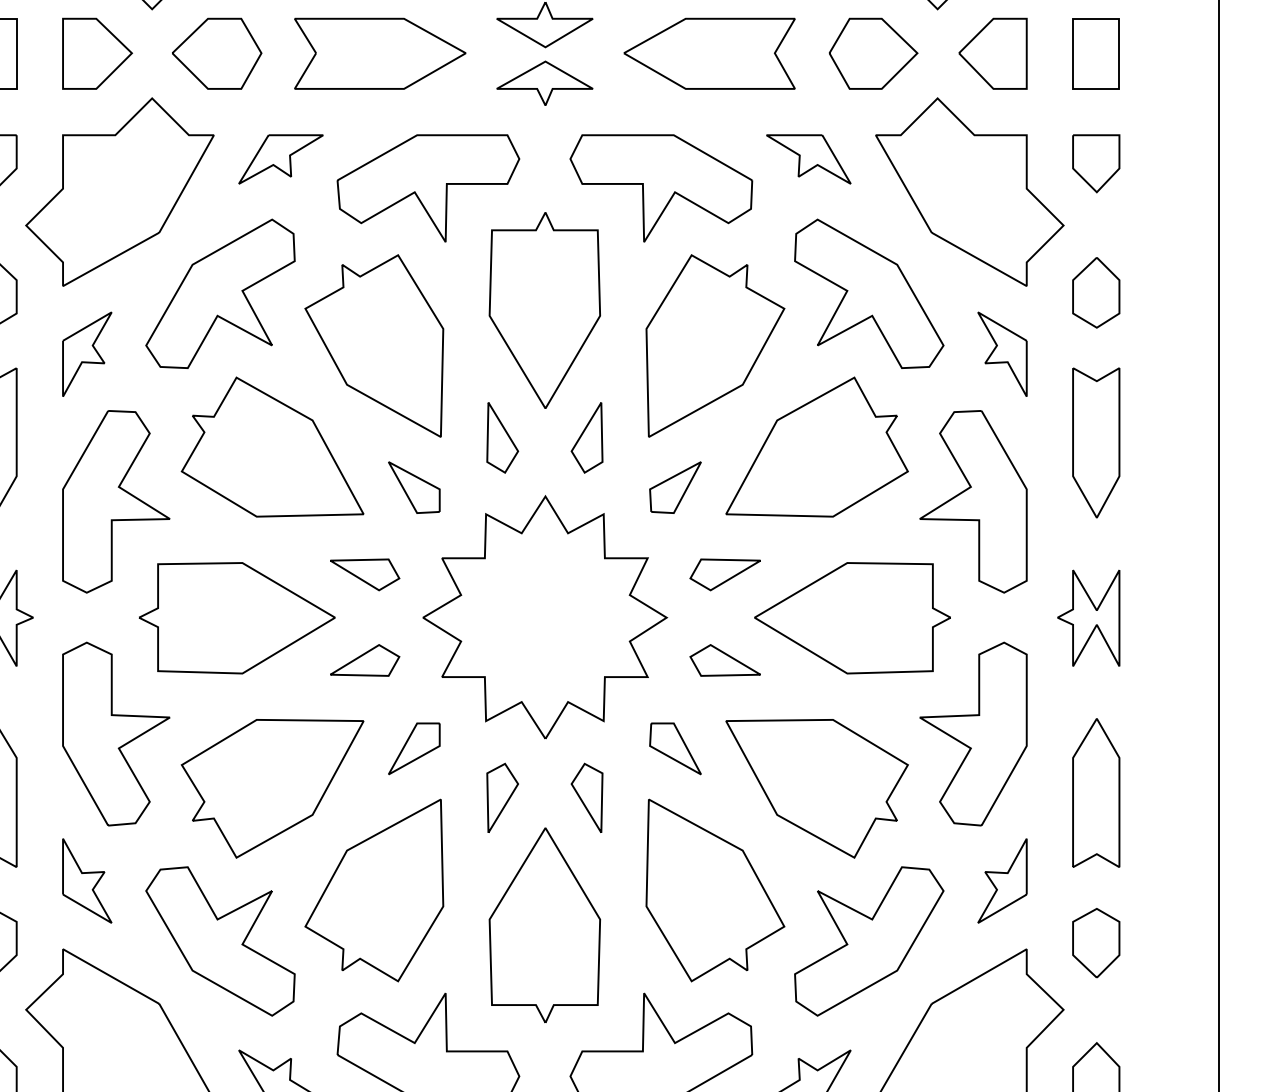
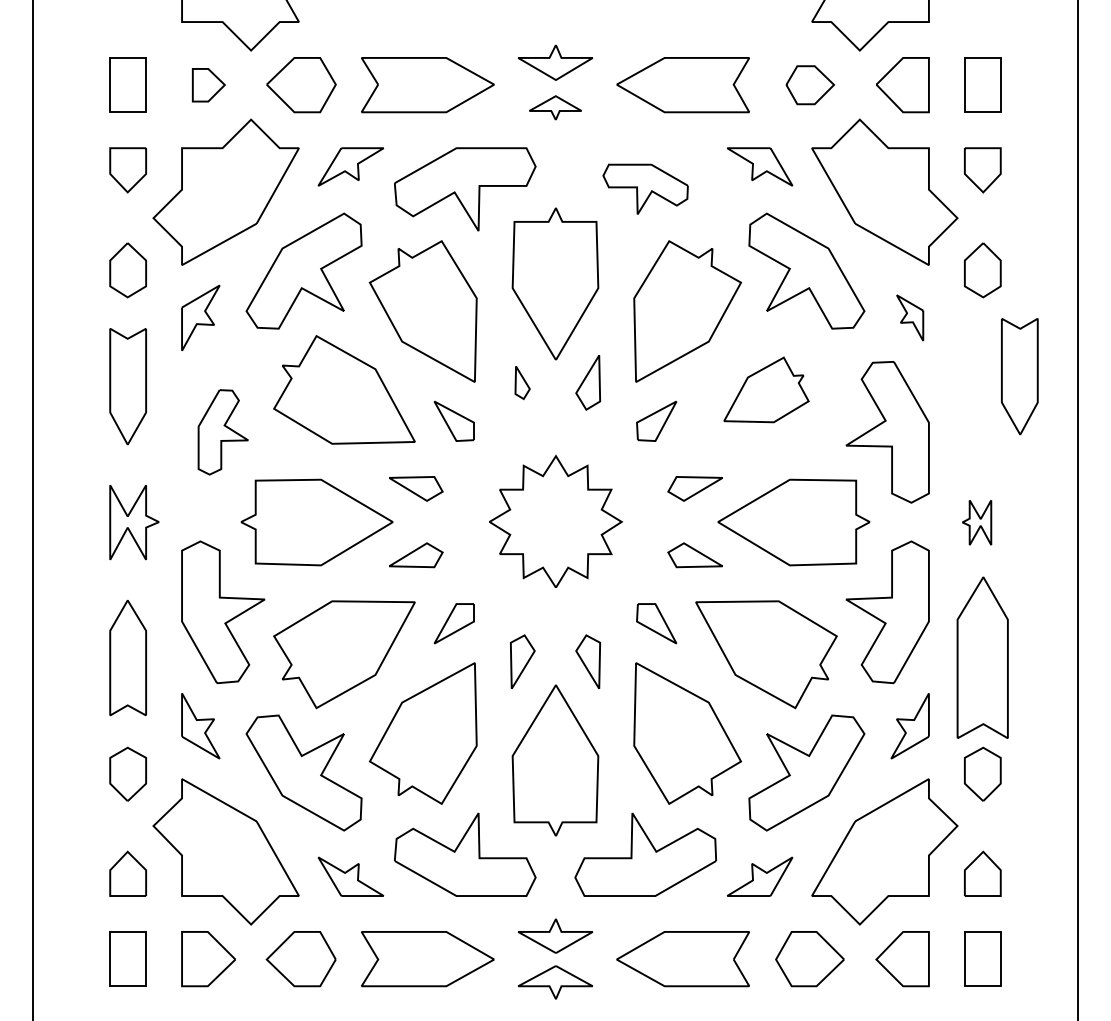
part: (97, 54) -> (208, 85), size x0.6
part: (873, 54) -> (810, 85), size x0.7
part: (544, 82) -> (555, 107), size x0.7
part: (661, 188) -> (645, 189), size x0.6
part: (1001, 353) -> (909, 317), size x0.7
part: (502, 437) -> (522, 382), size x0.6
part: (1095, 442) -> (1019, 376), moved
part: (817, 446) -> (766, 389), size x0.6
part: (116, 502) -> (223, 432), size x0.6
part: (544, 616) -> (555, 521), size x0.7
part: (1088, 618) -> (976, 522), size x0.6
part: (1095, 793) -> (982, 658), size x1.4

